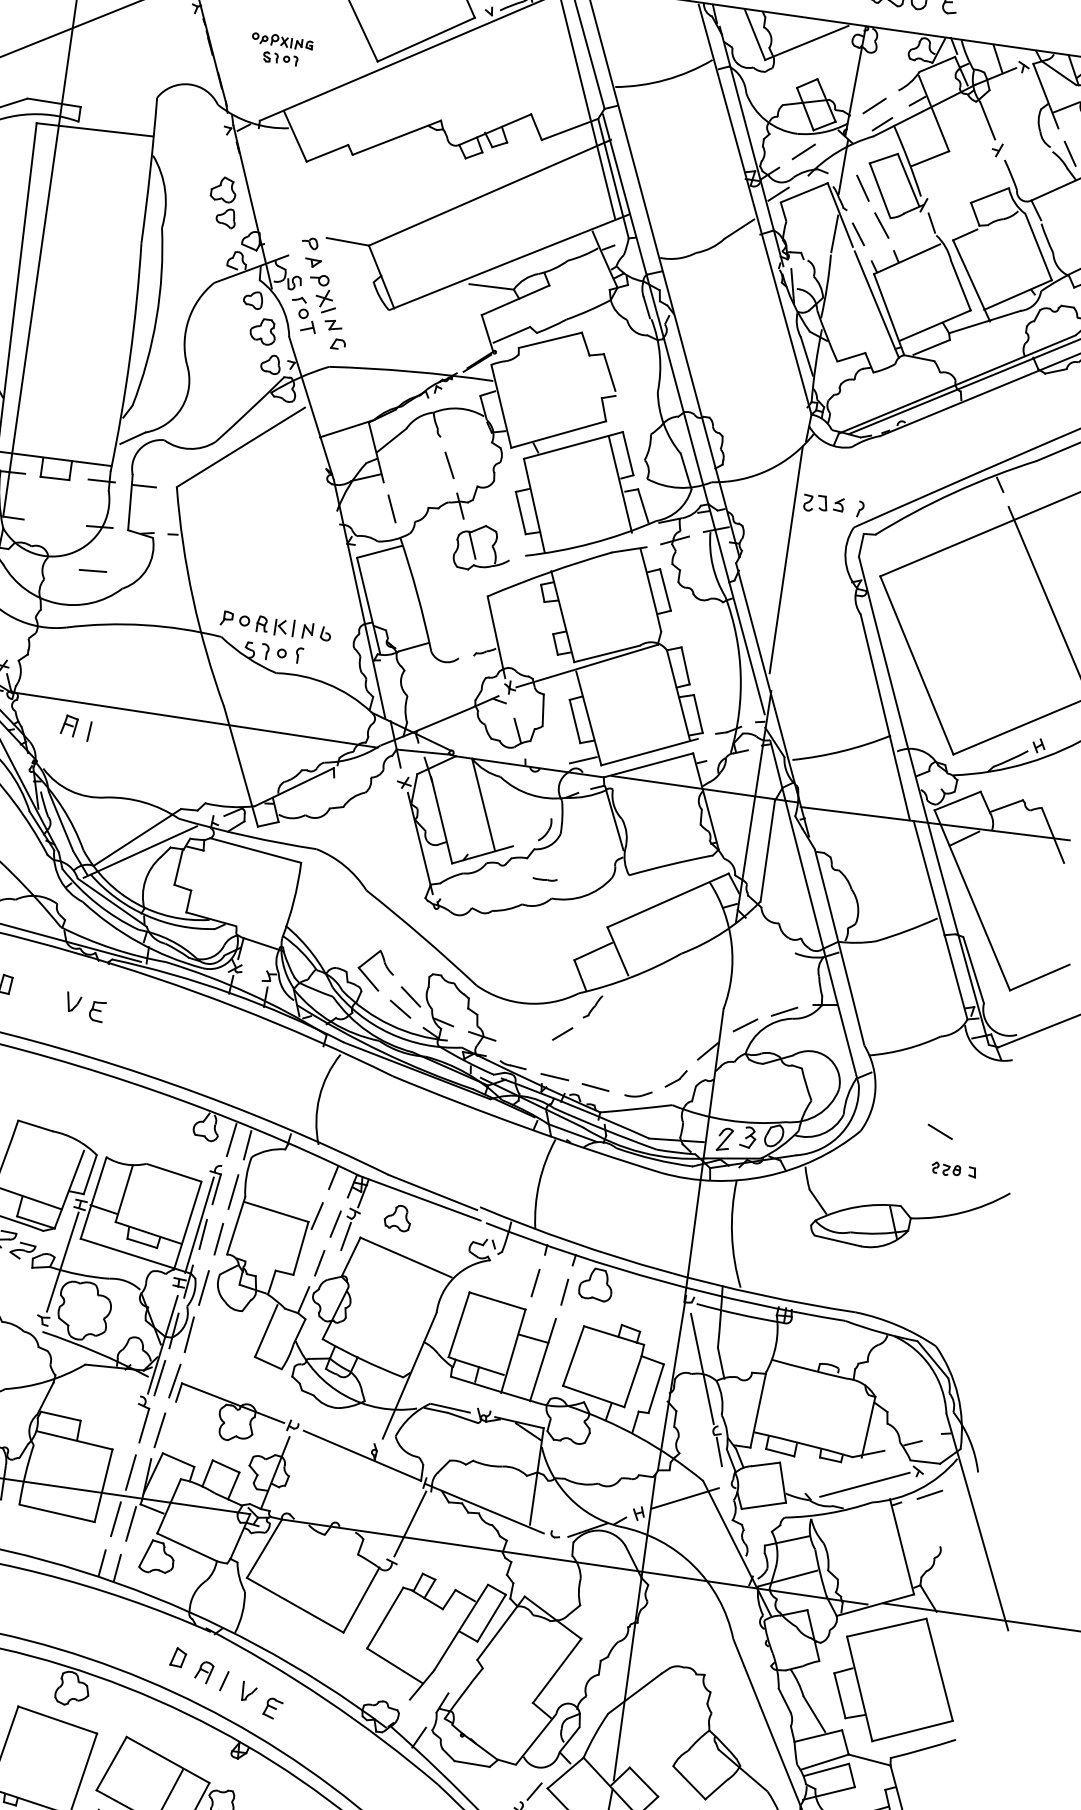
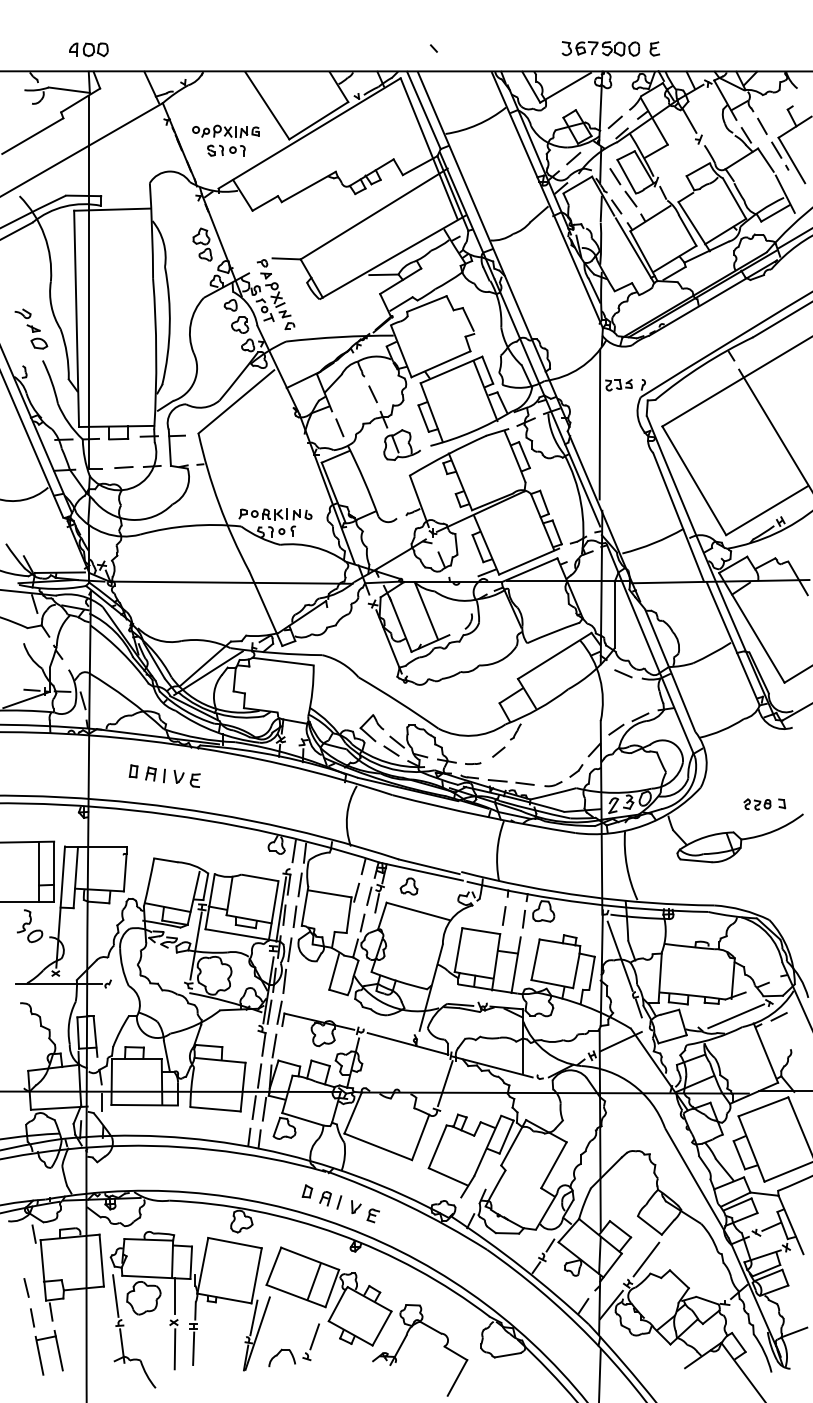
part: (280, 49) -> (225, 140), size x1.67
line: (92, 570) -> (123, 467), moved
part: (76, 727) -> (155, 774), moved
line: (545, 879) -> (473, 763), moved
line: (940, 1131) -> (623, 673), moved
part: (953, 1170) -> (764, 804), size x1.43

